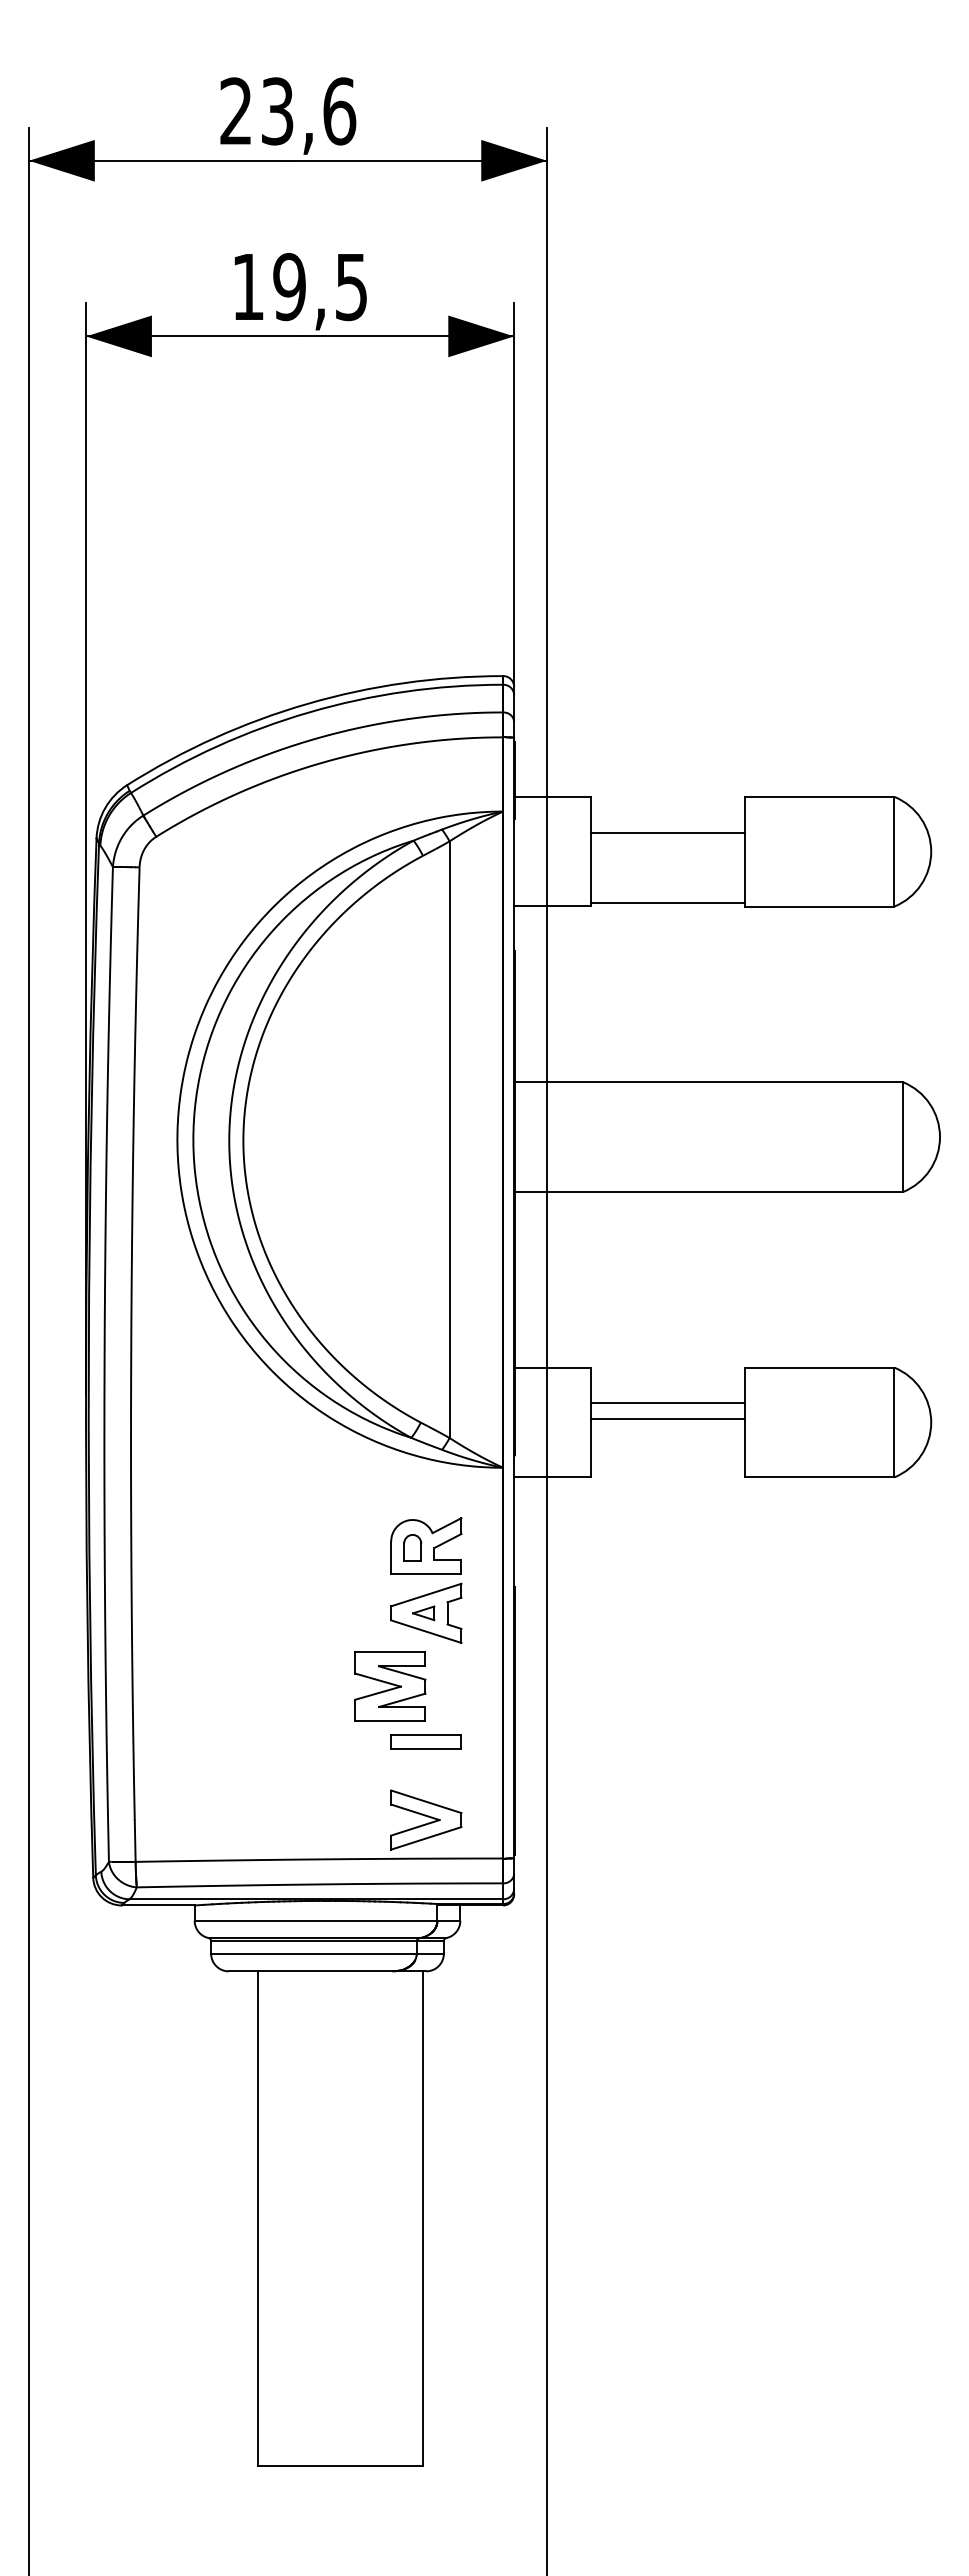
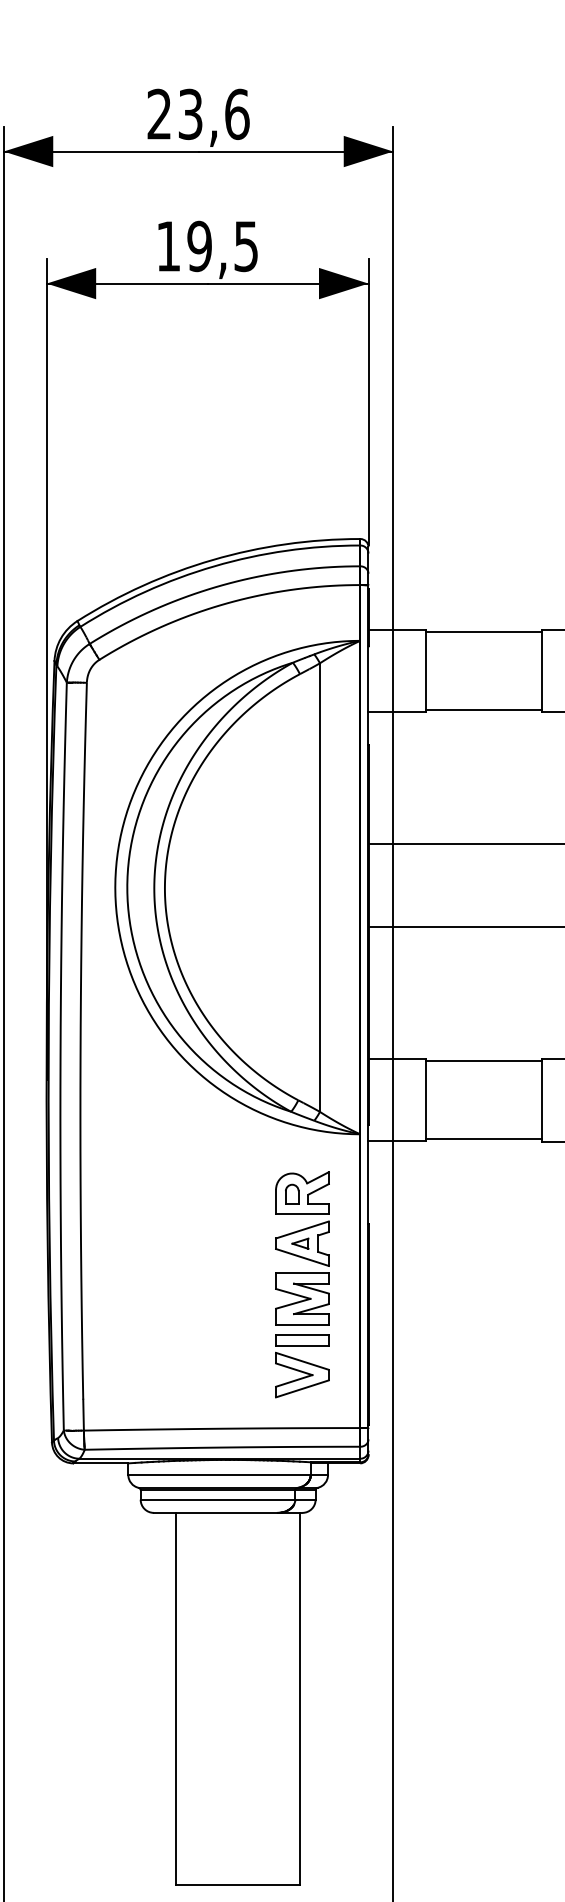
line: (667, 833) -> (483, 632), moved
line: (667, 1402) -> (483, 1061), moved
line: (667, 1419) -> (483, 1139), moved
part: (390, 1686) -> (302, 1298), moved
part: (426, 1819) -> (302, 1374), moved

